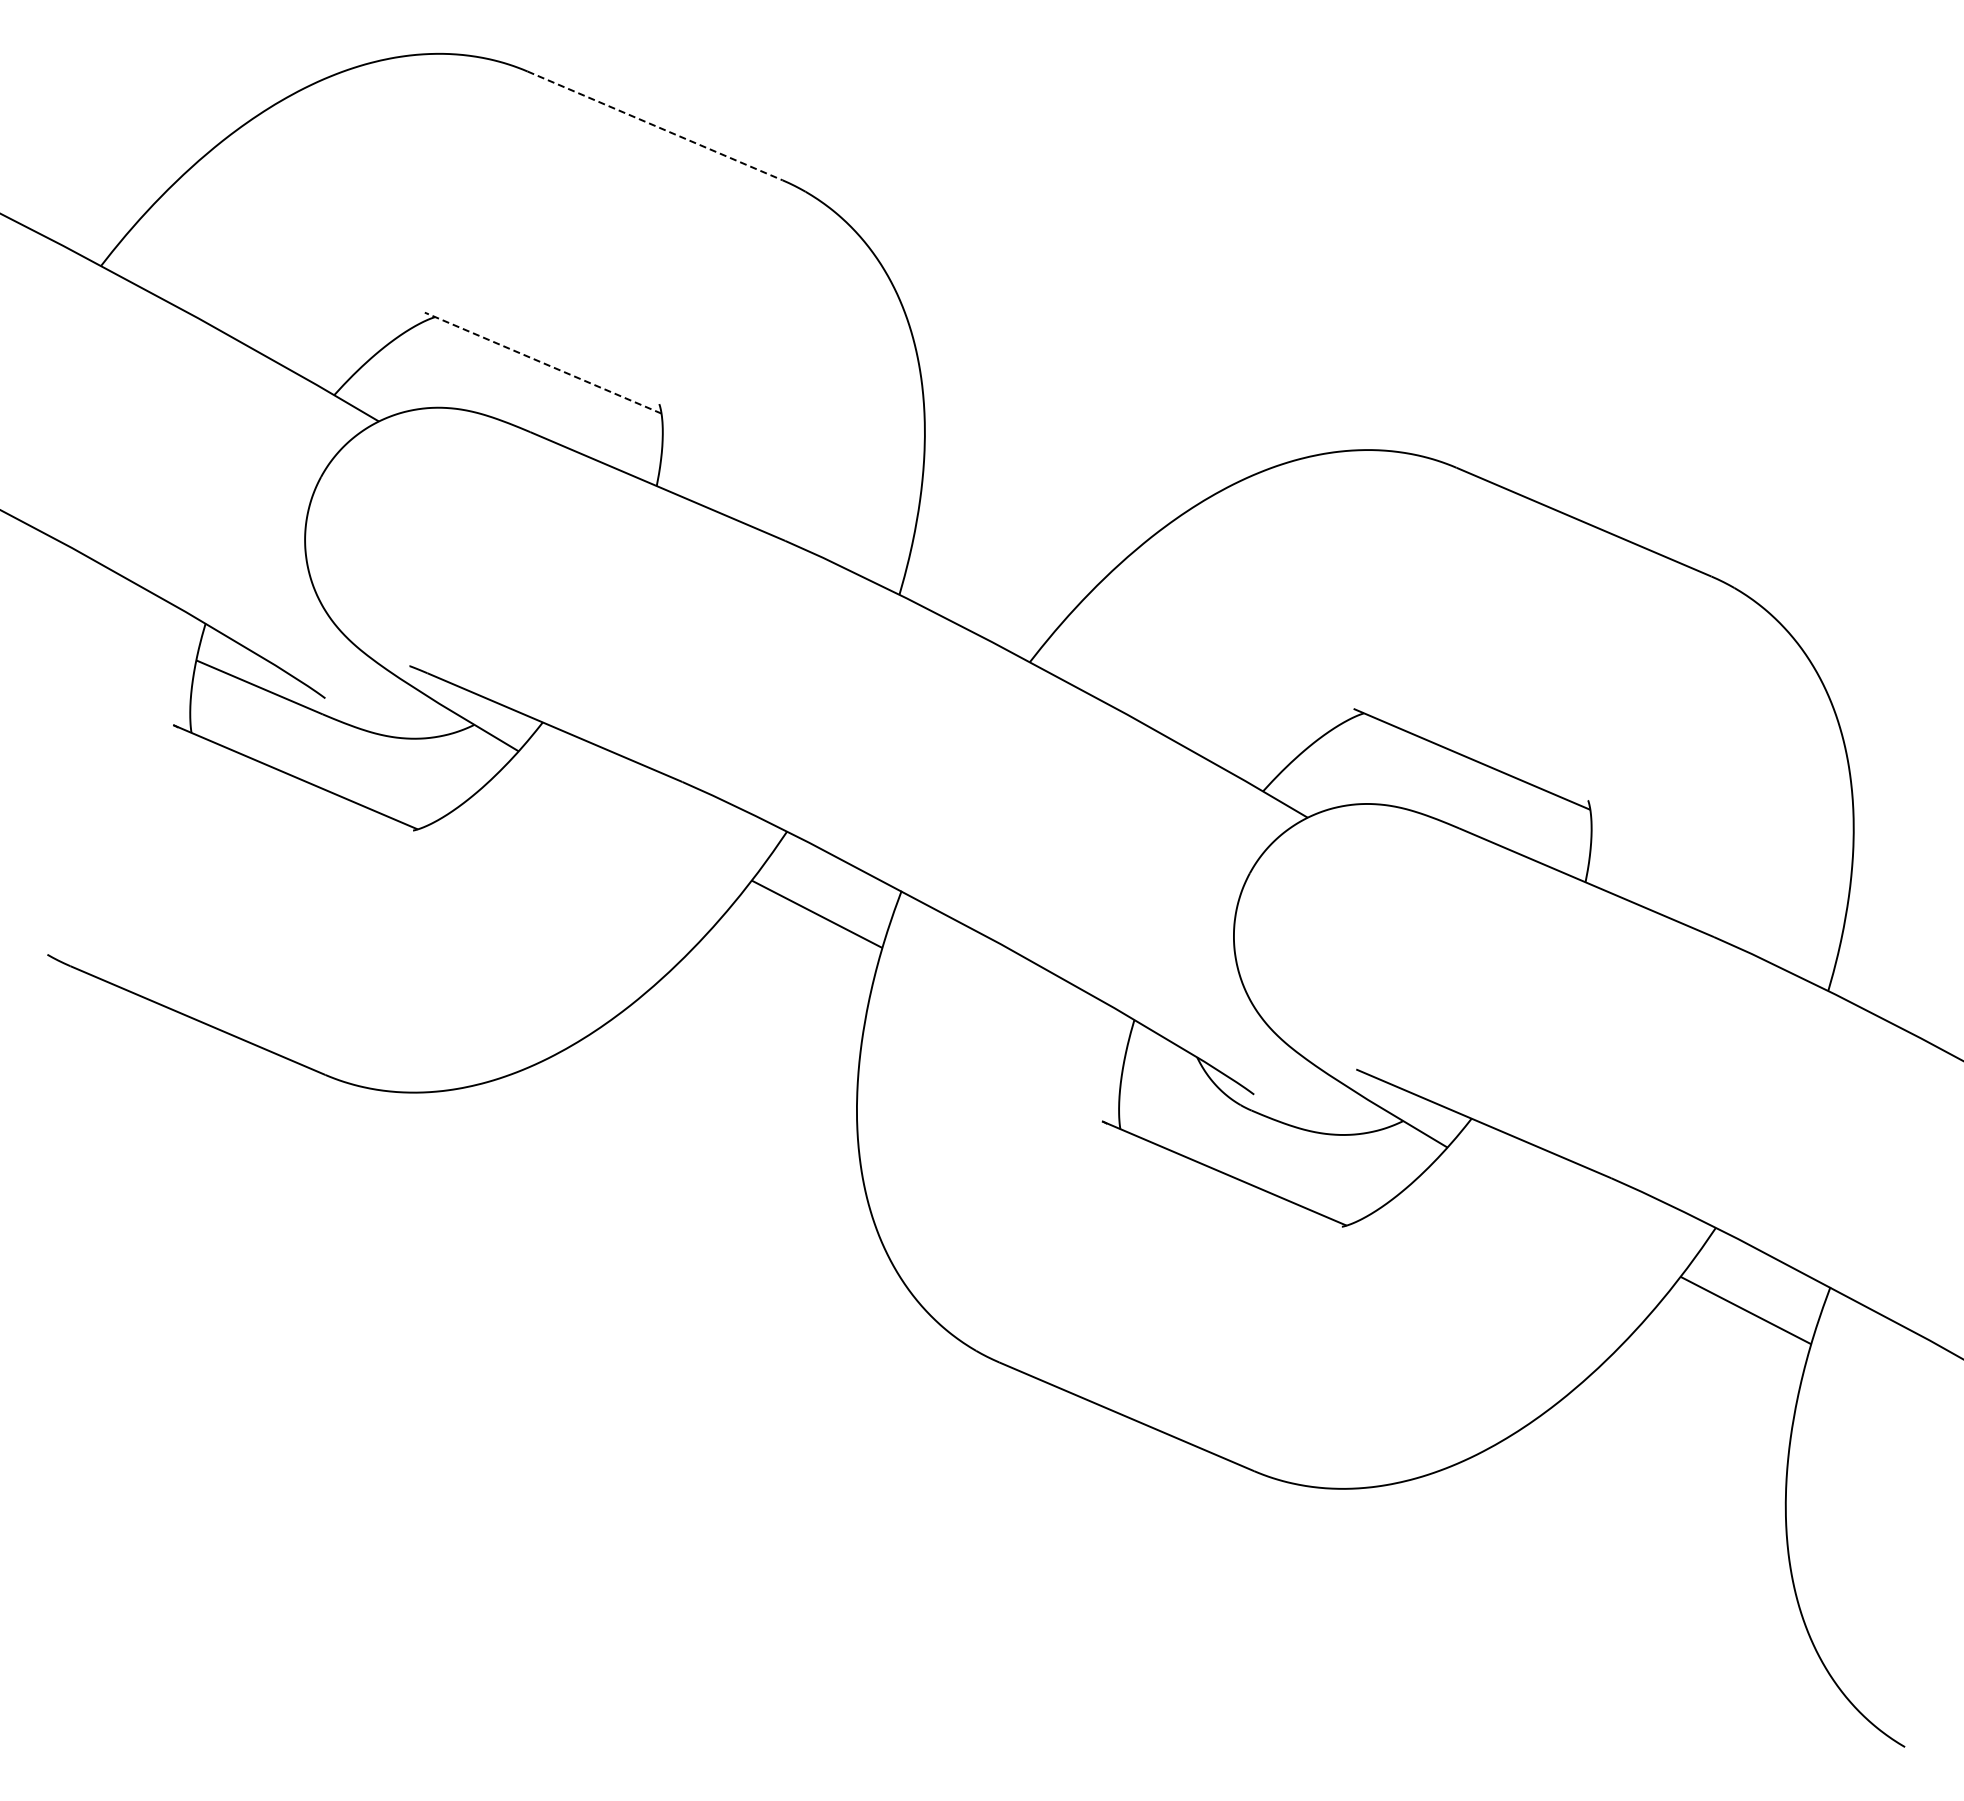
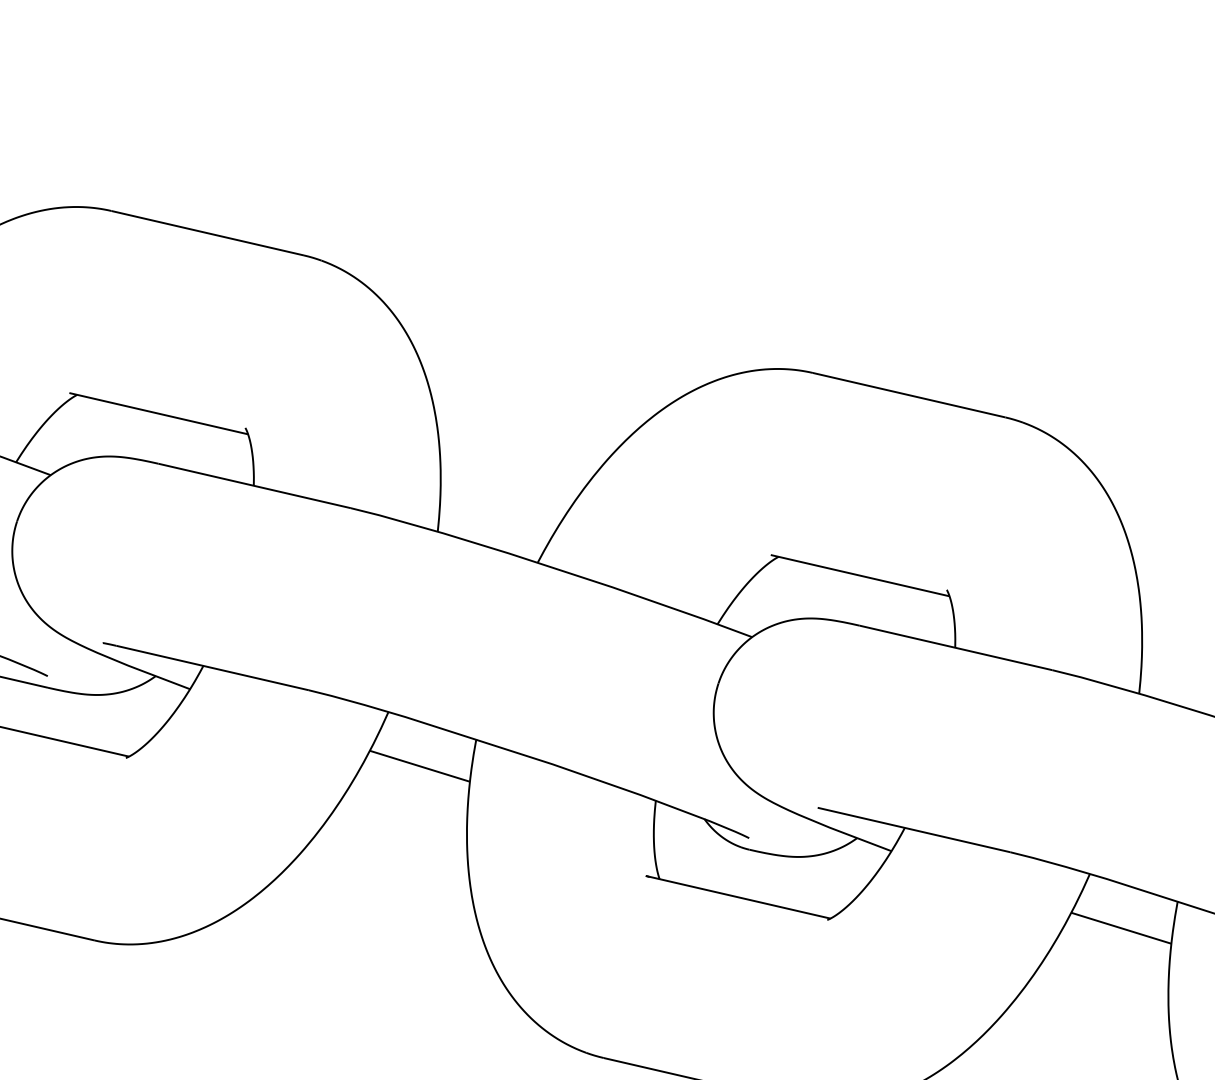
line: (655, 125) -> (207, 232), dashed -> solid
line: (543, 363) -> (159, 413), dashed -> solid

